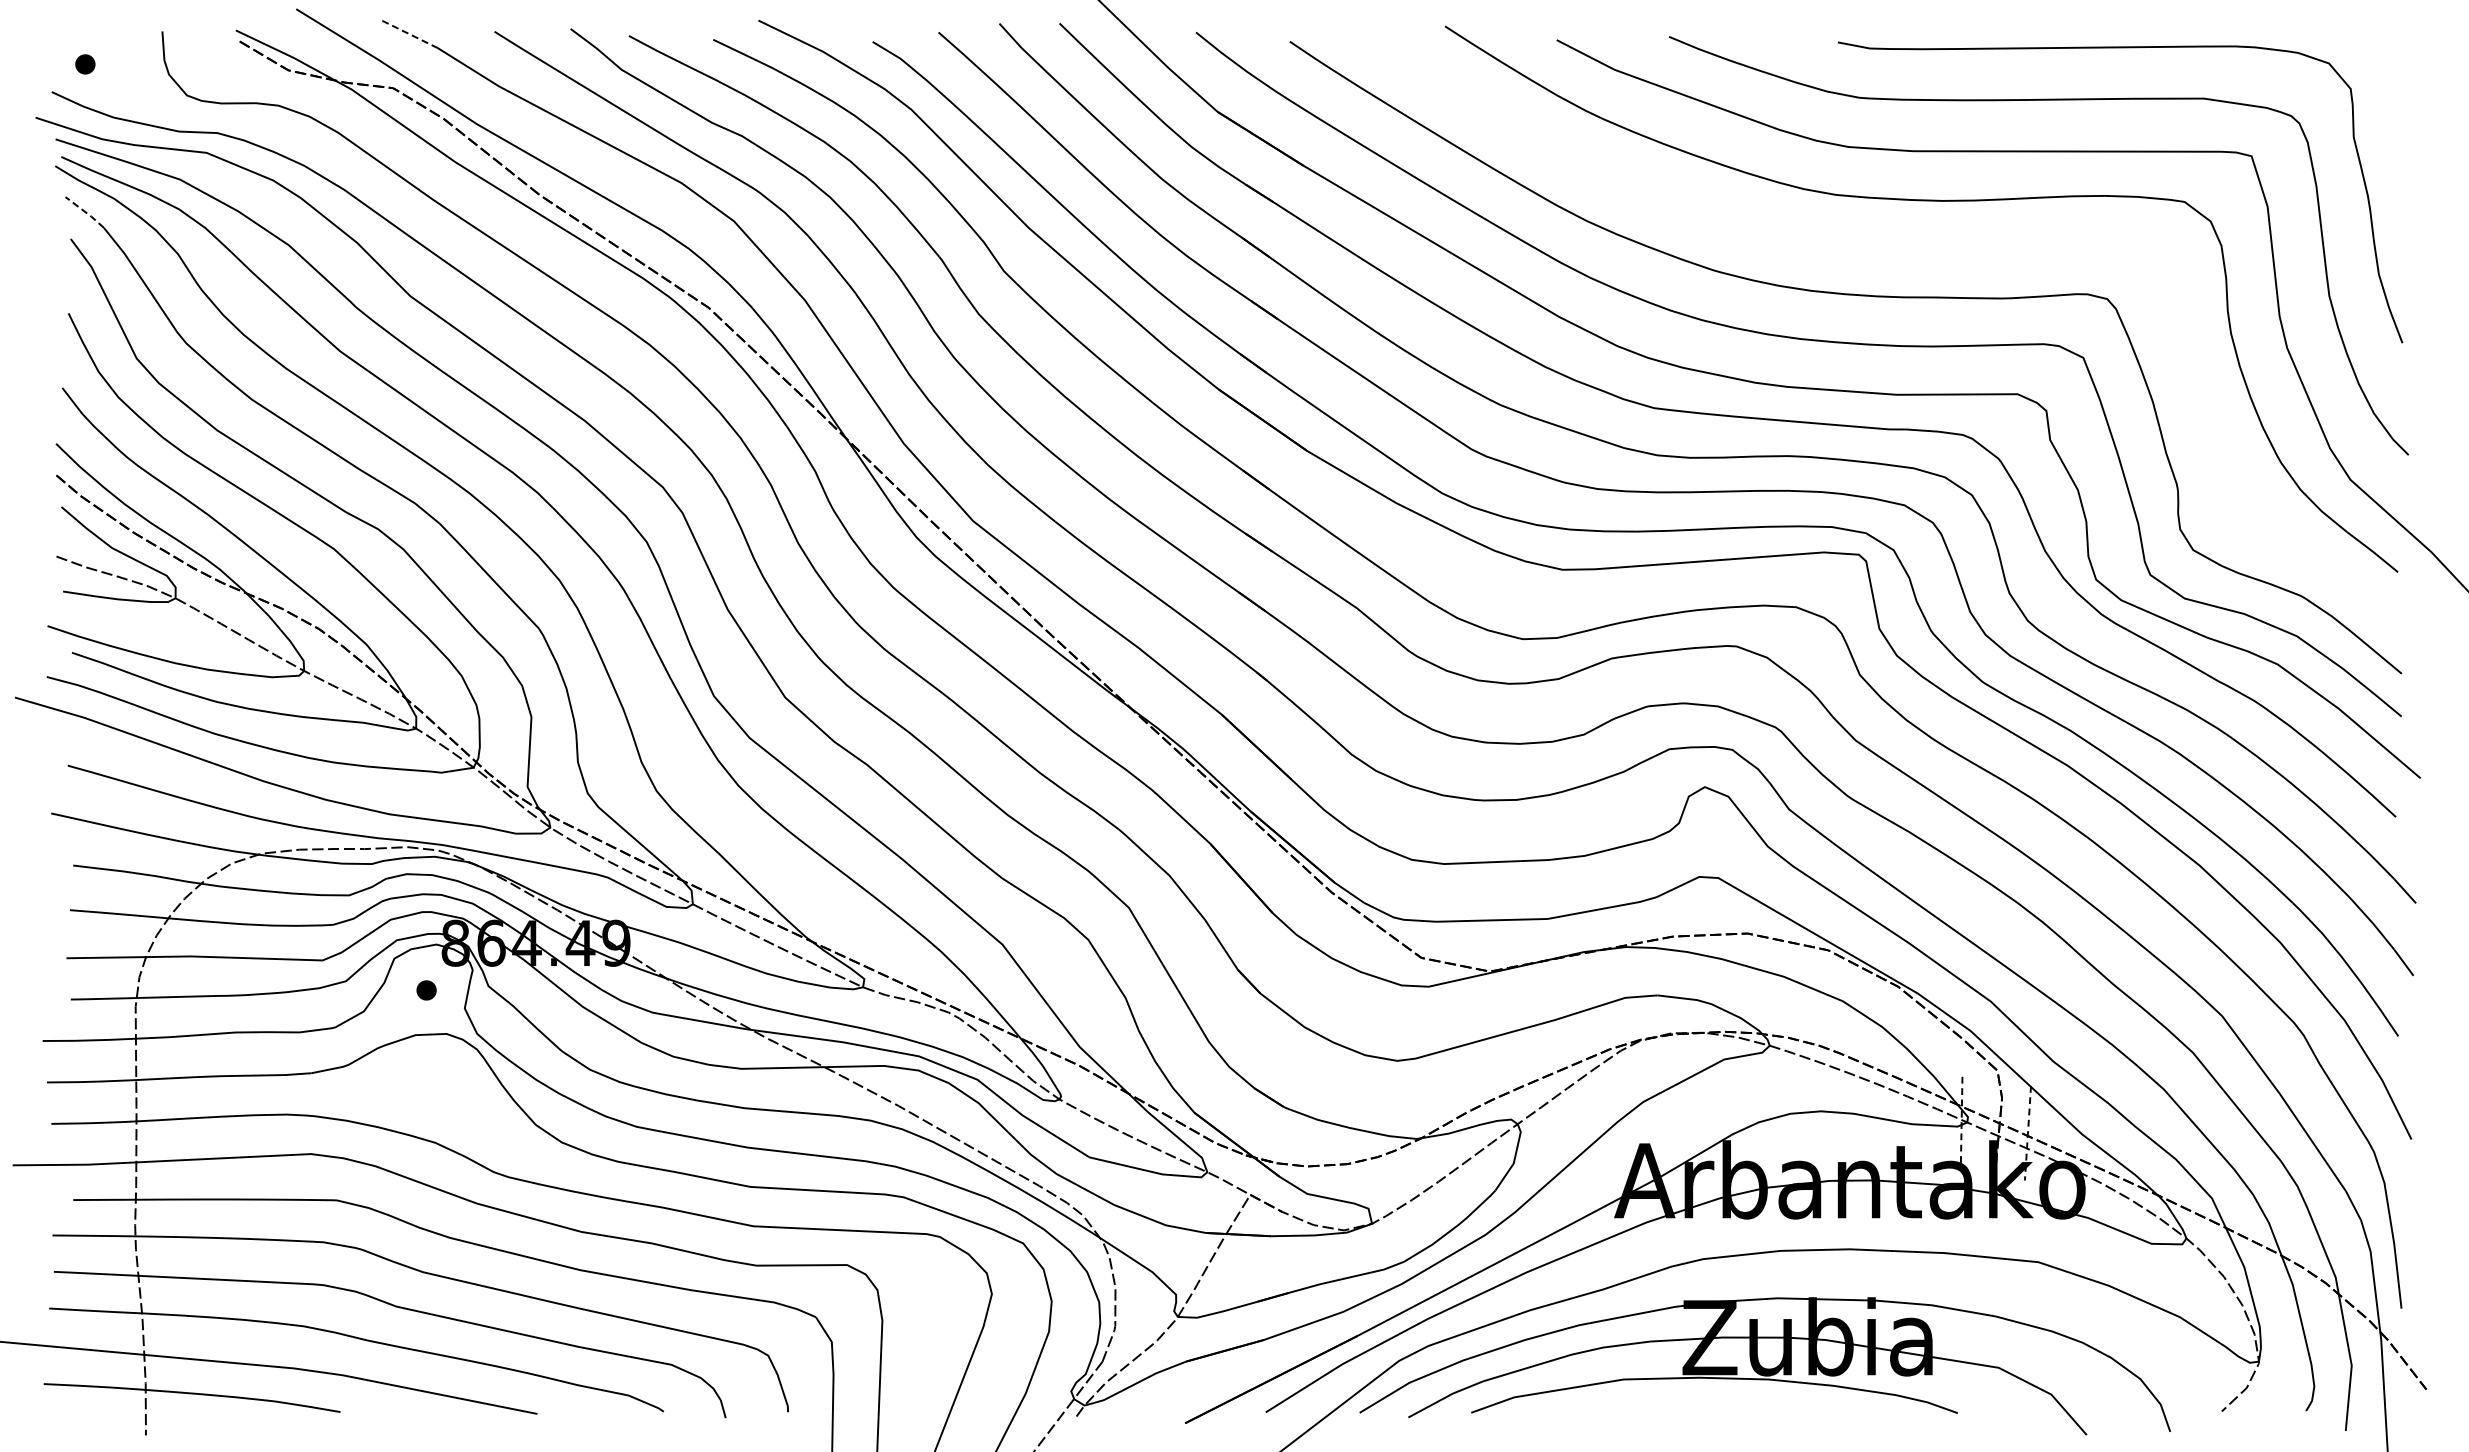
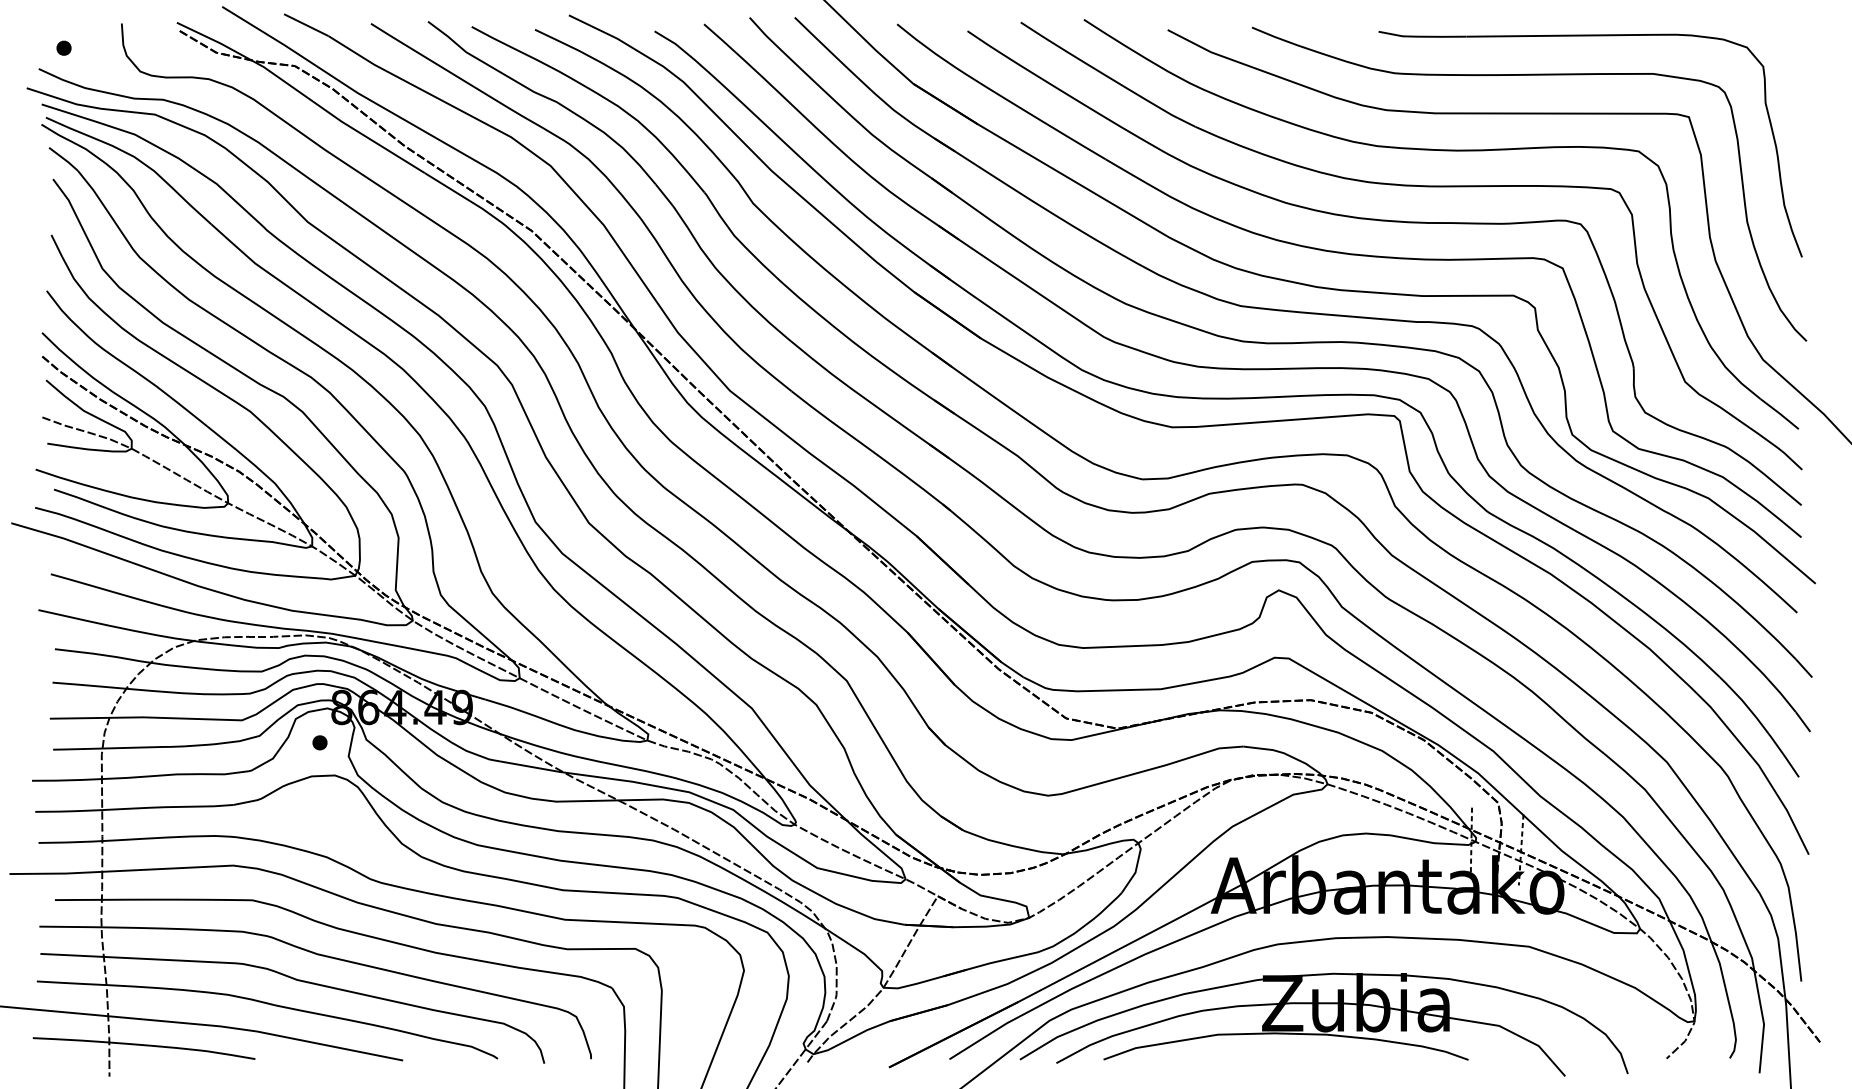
line: (408, 33) -> (306, 25), dashed -> solid
line: (85, 211) -> (64, 158), dashed -> solid
part: (1881, 248) -> (1411, 186), added

